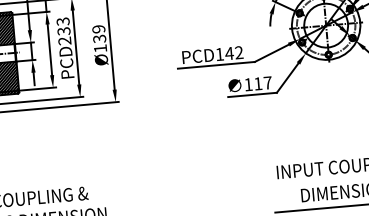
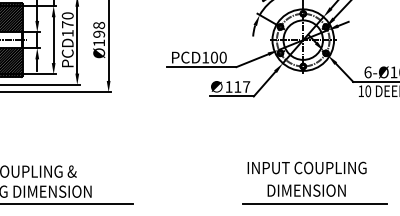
text: (63, 31) -> (67, 24), PCD233 -> PCD170
text: (98, 33) -> (98, 29), Ø139 -> Ø198
text: (234, 53) -> (218, 57), PCD142 -> PCD100

